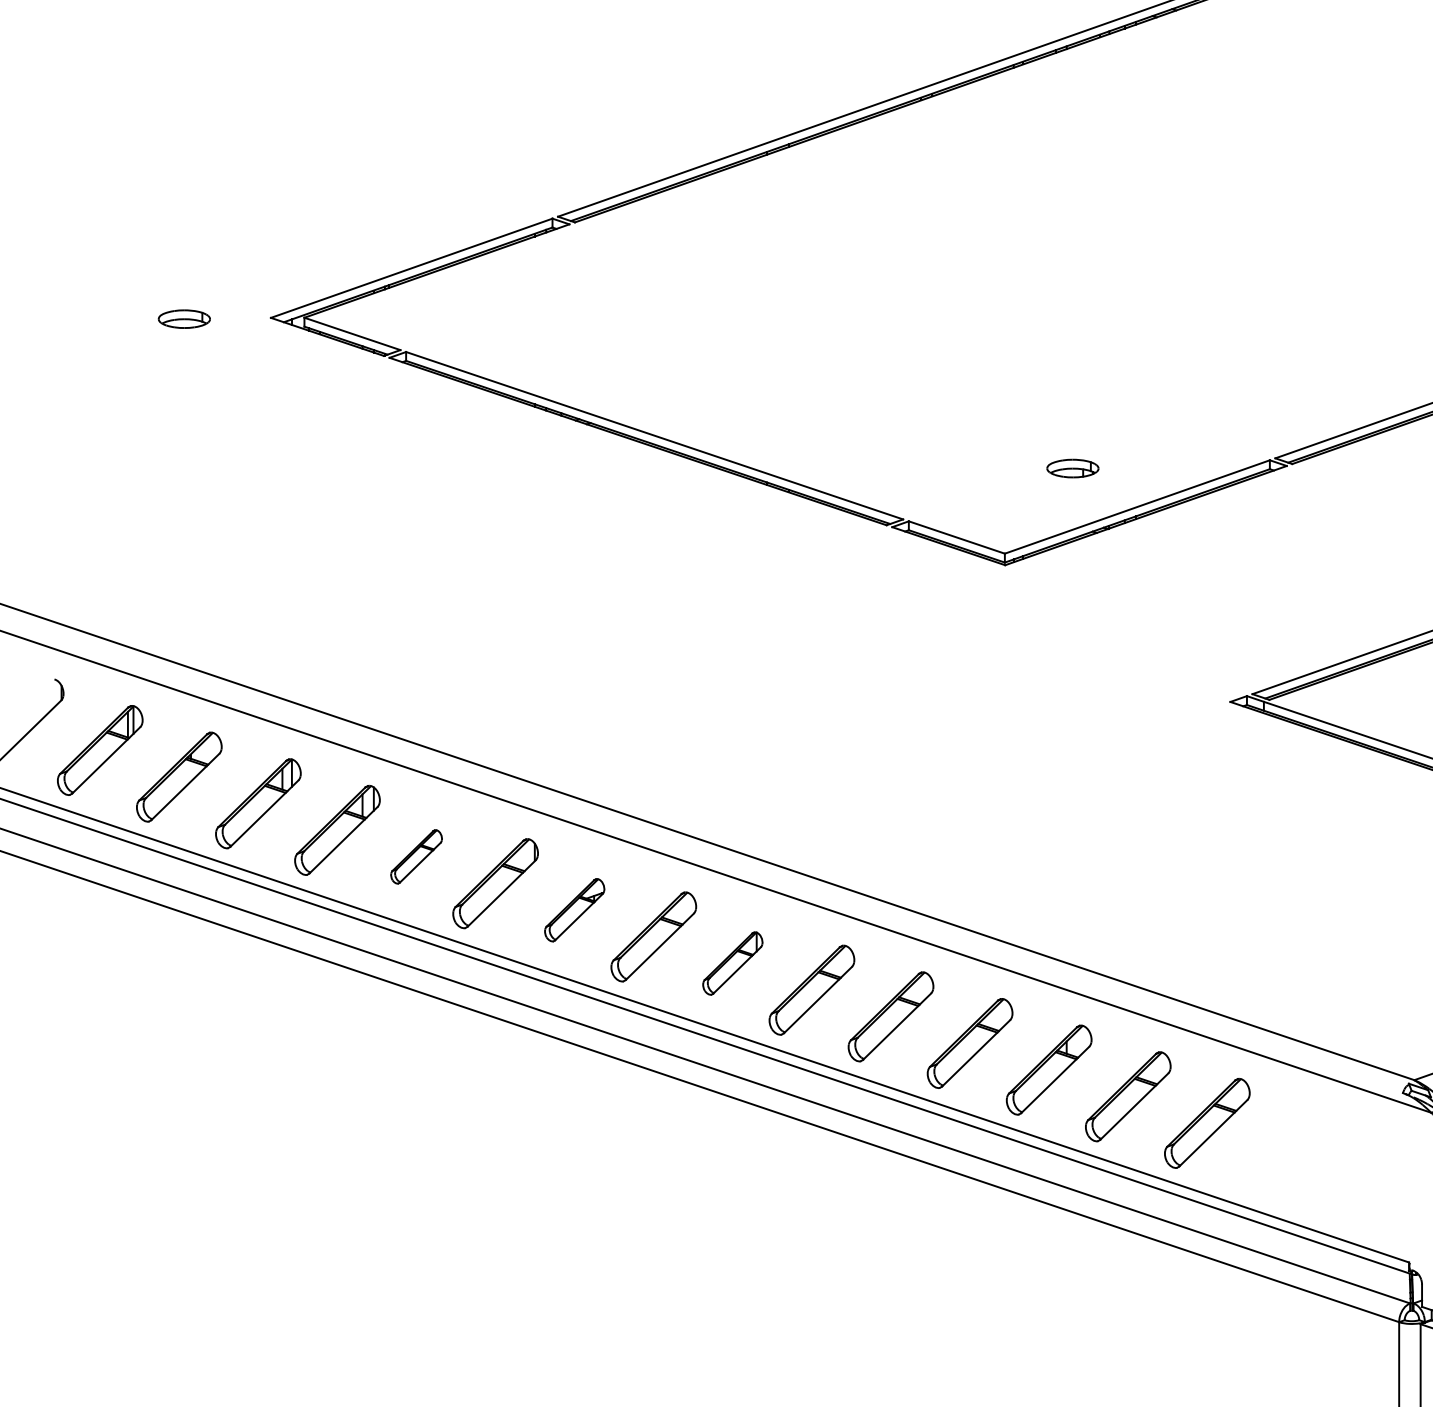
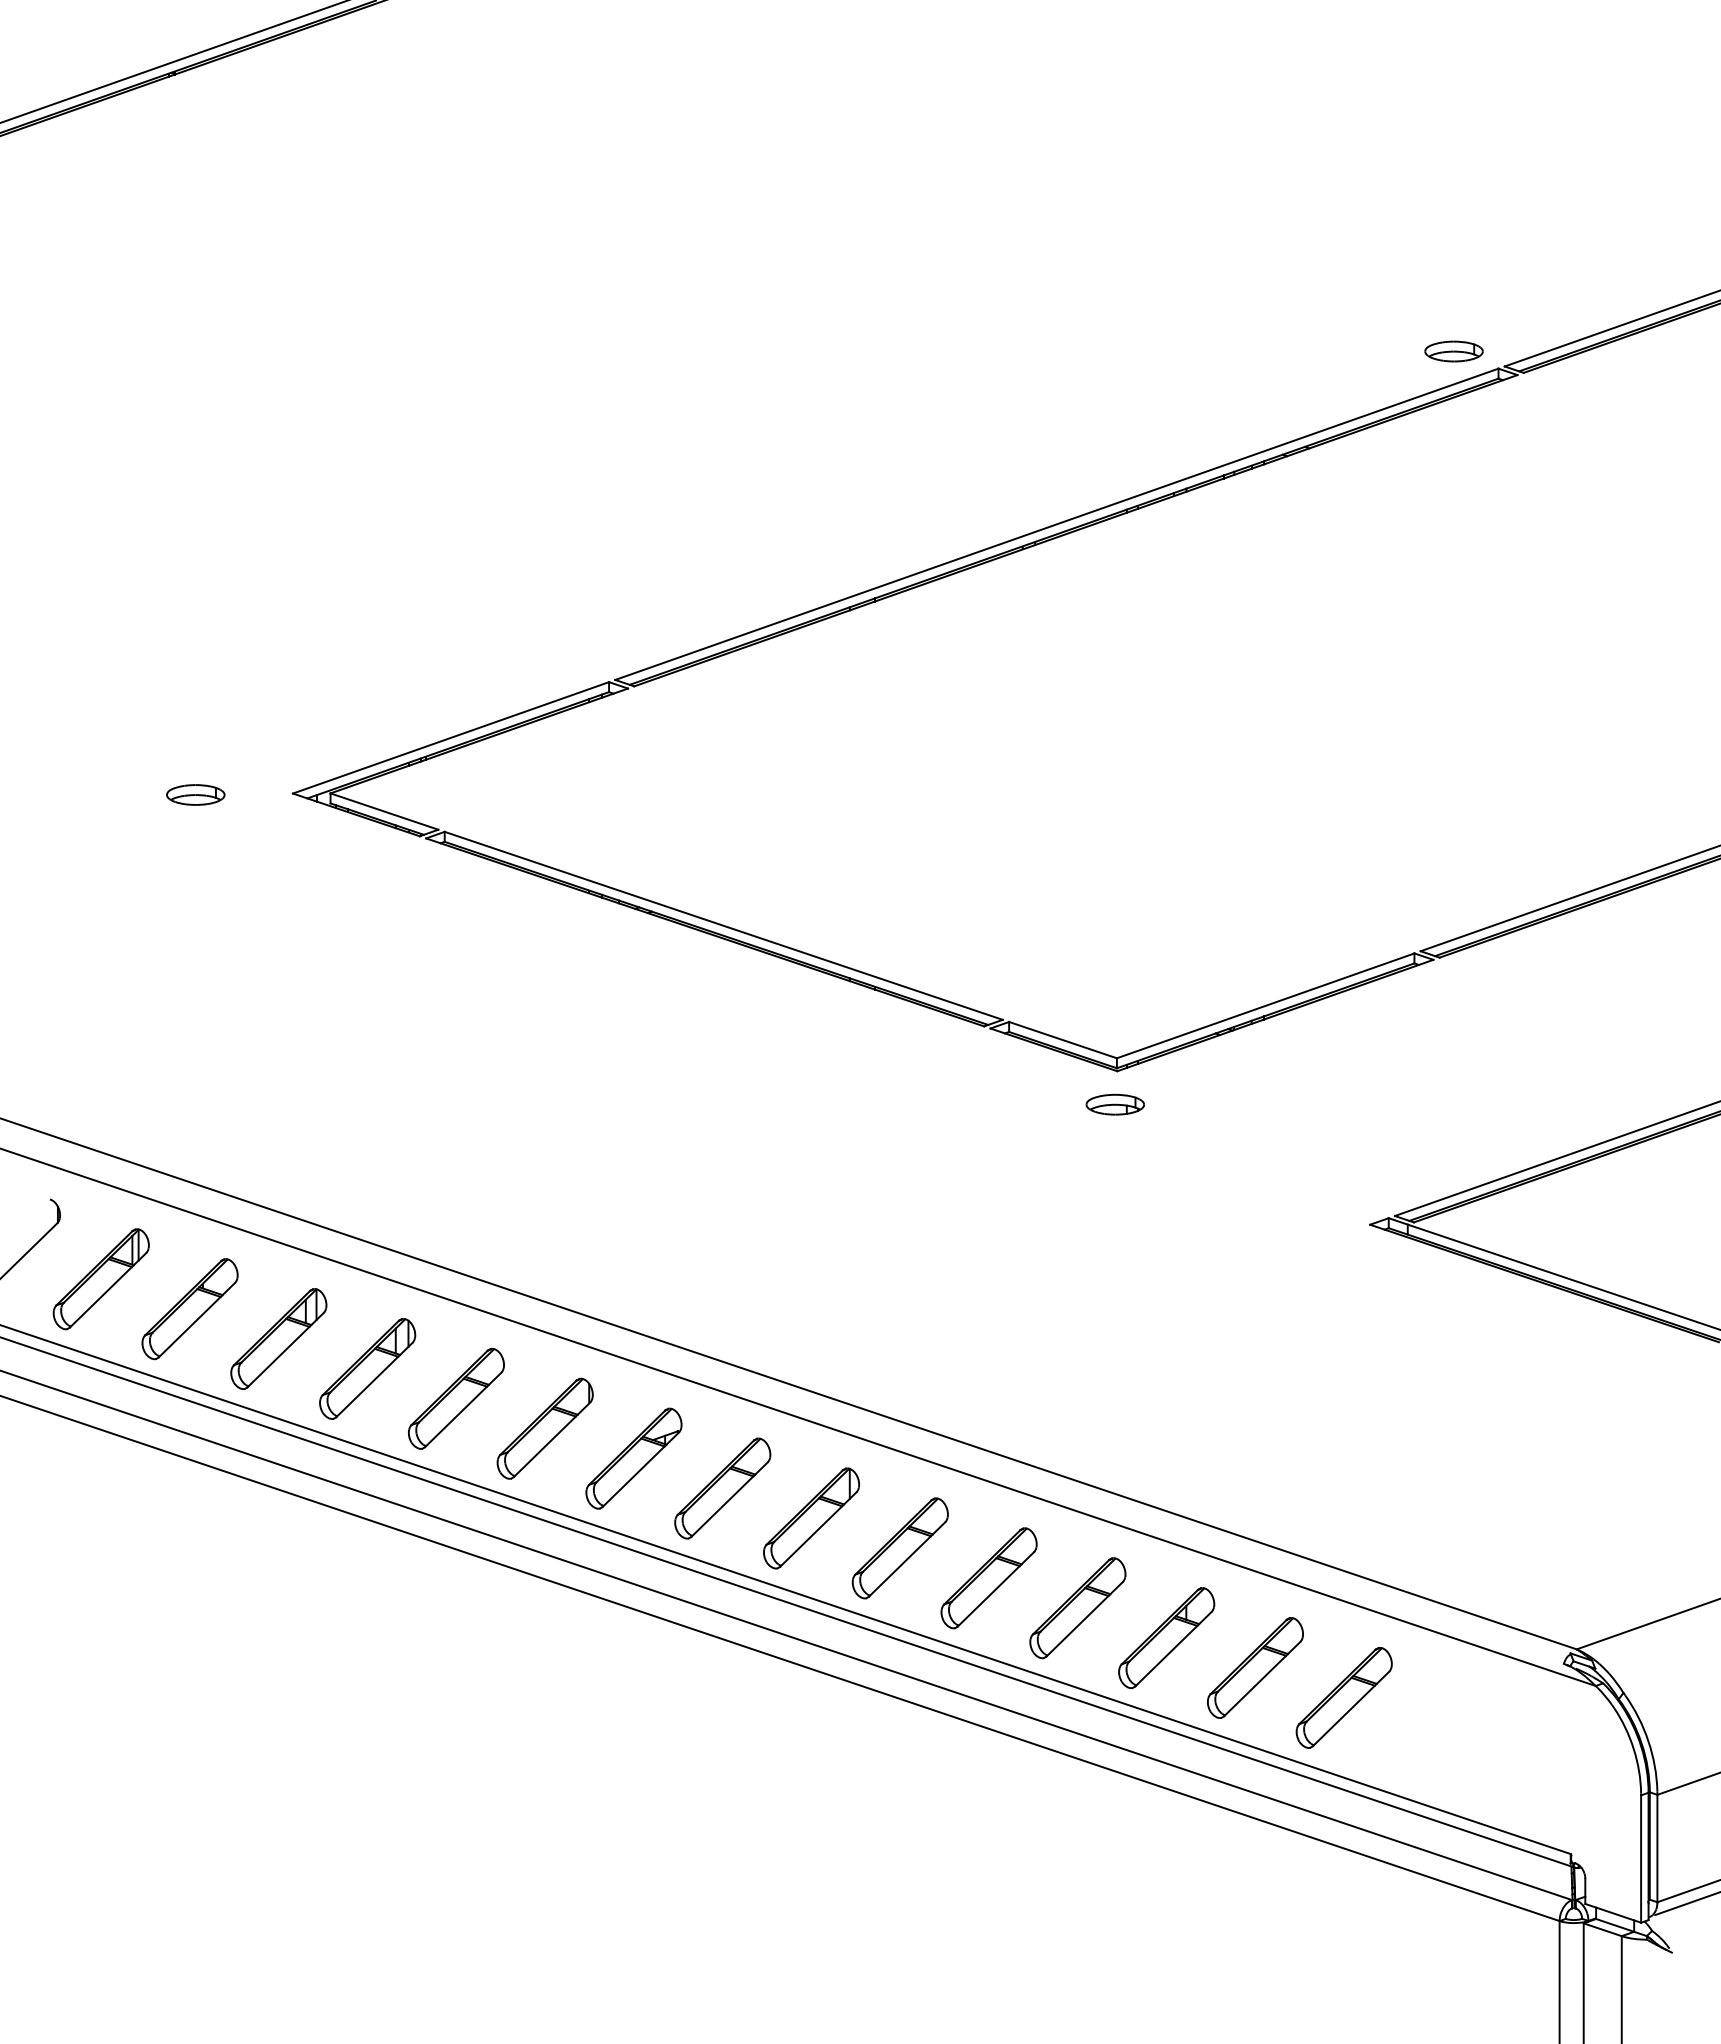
part: (1072, 468) -> (1114, 1104), moved
part: (416, 856) -> (456, 1398), size x1.67
part: (574, 910) -> (633, 1458), size x1.43
part: (732, 963) -> (811, 1518), size x1.43

